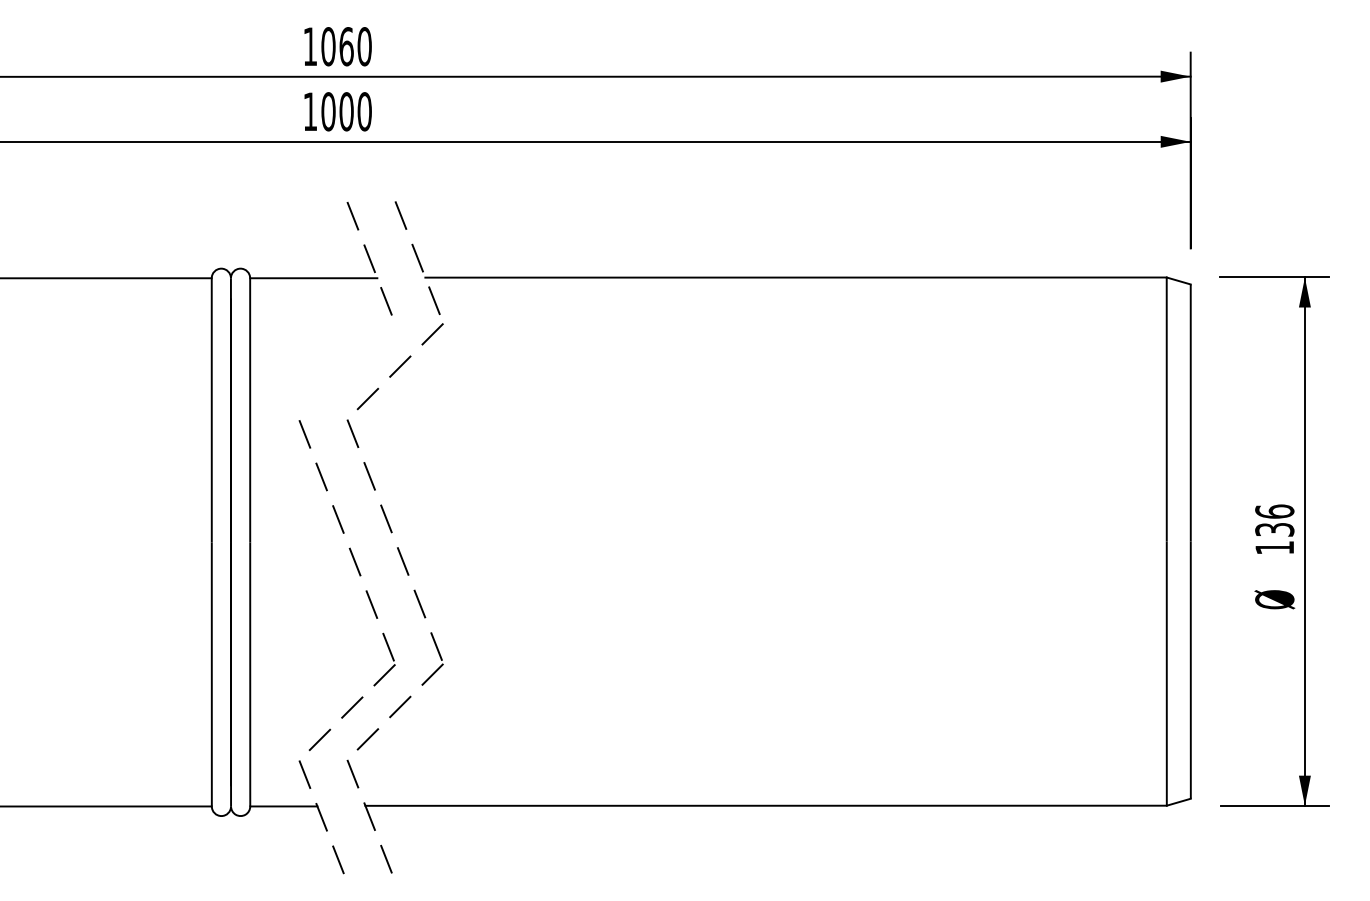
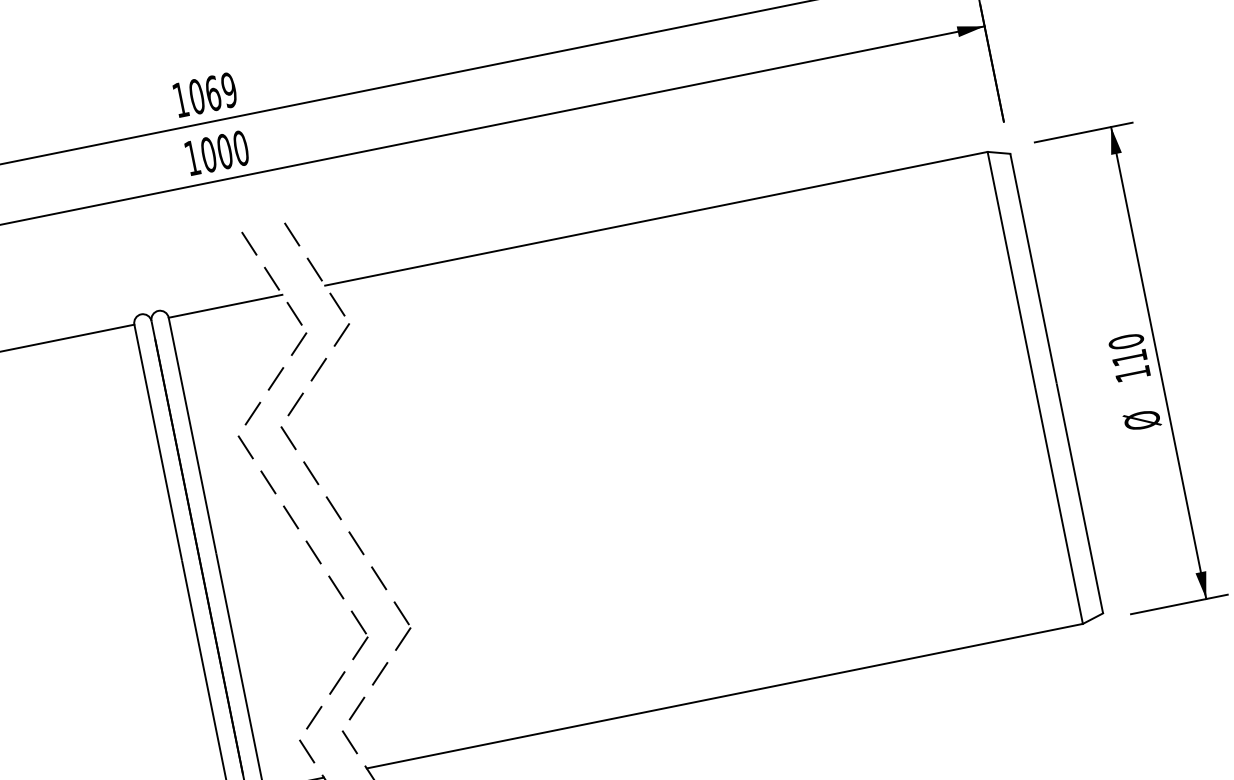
text: (364, 46) -> (229, 90), 1060 -> 1069
line: (351, 366) -> (275, 378), added
text: (1274, 520) -> (1127, 349), 136 -> 110

